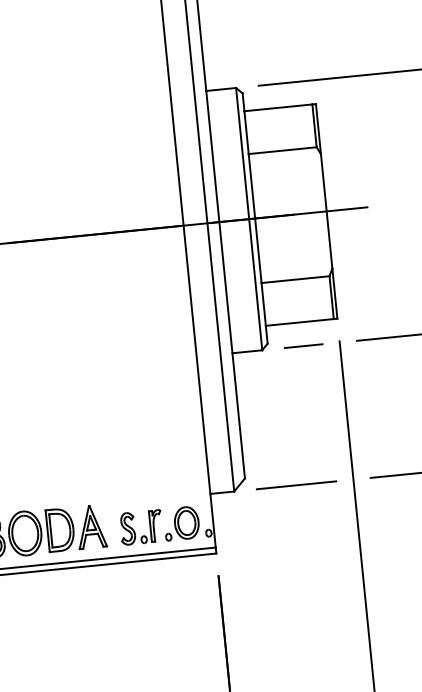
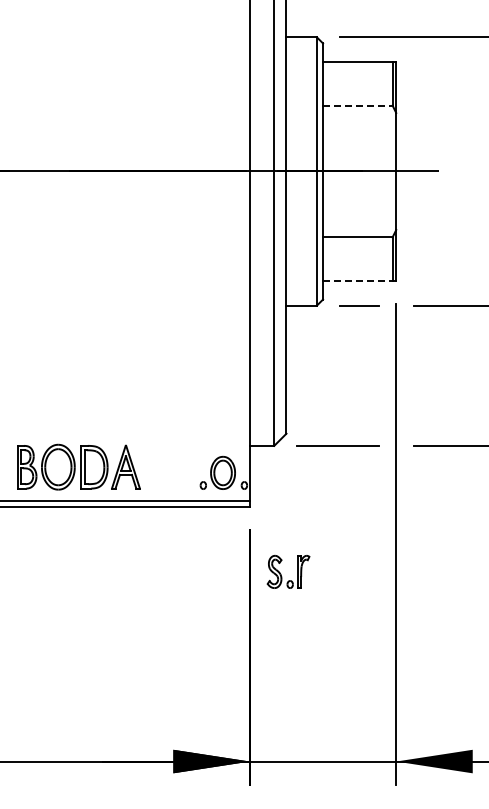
line: (282, 150) -> (357, 105), solid -> dashed
line: (299, 322) -> (357, 281), solid -> dashed
part: (134, 530) -> (281, 574), moved

